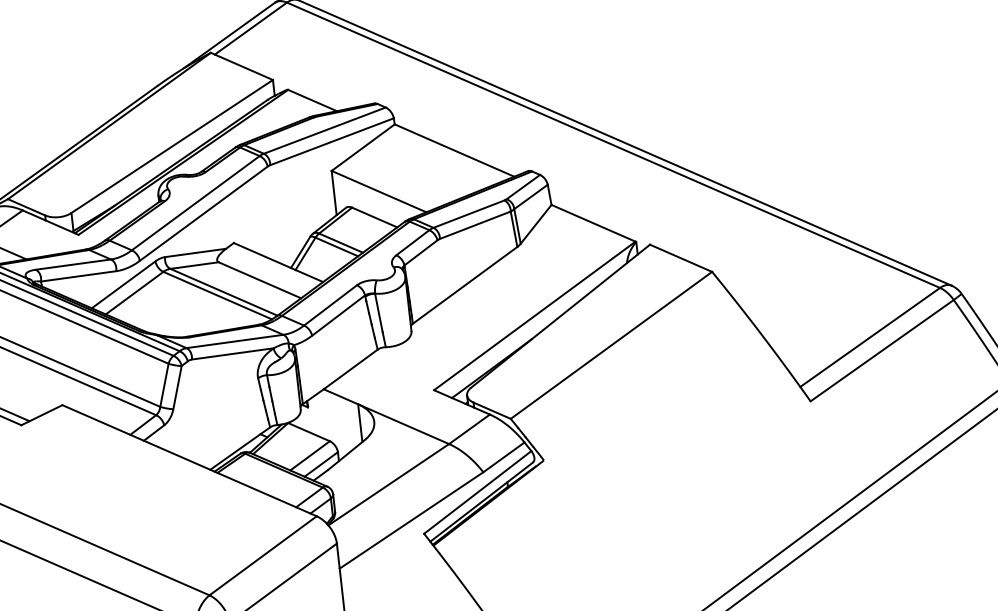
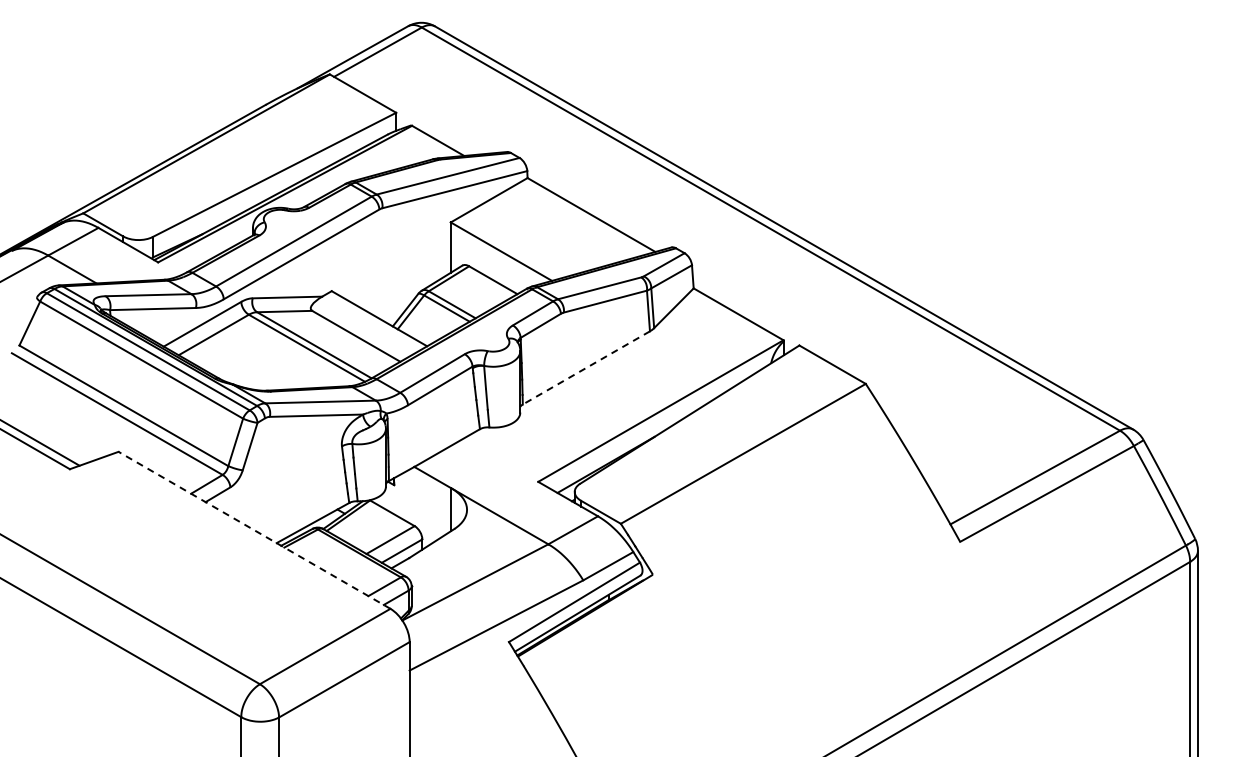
line: (464, 285) -> (585, 368), solid -> dashed
line: (189, 460) -> (254, 530), solid -> dashed

